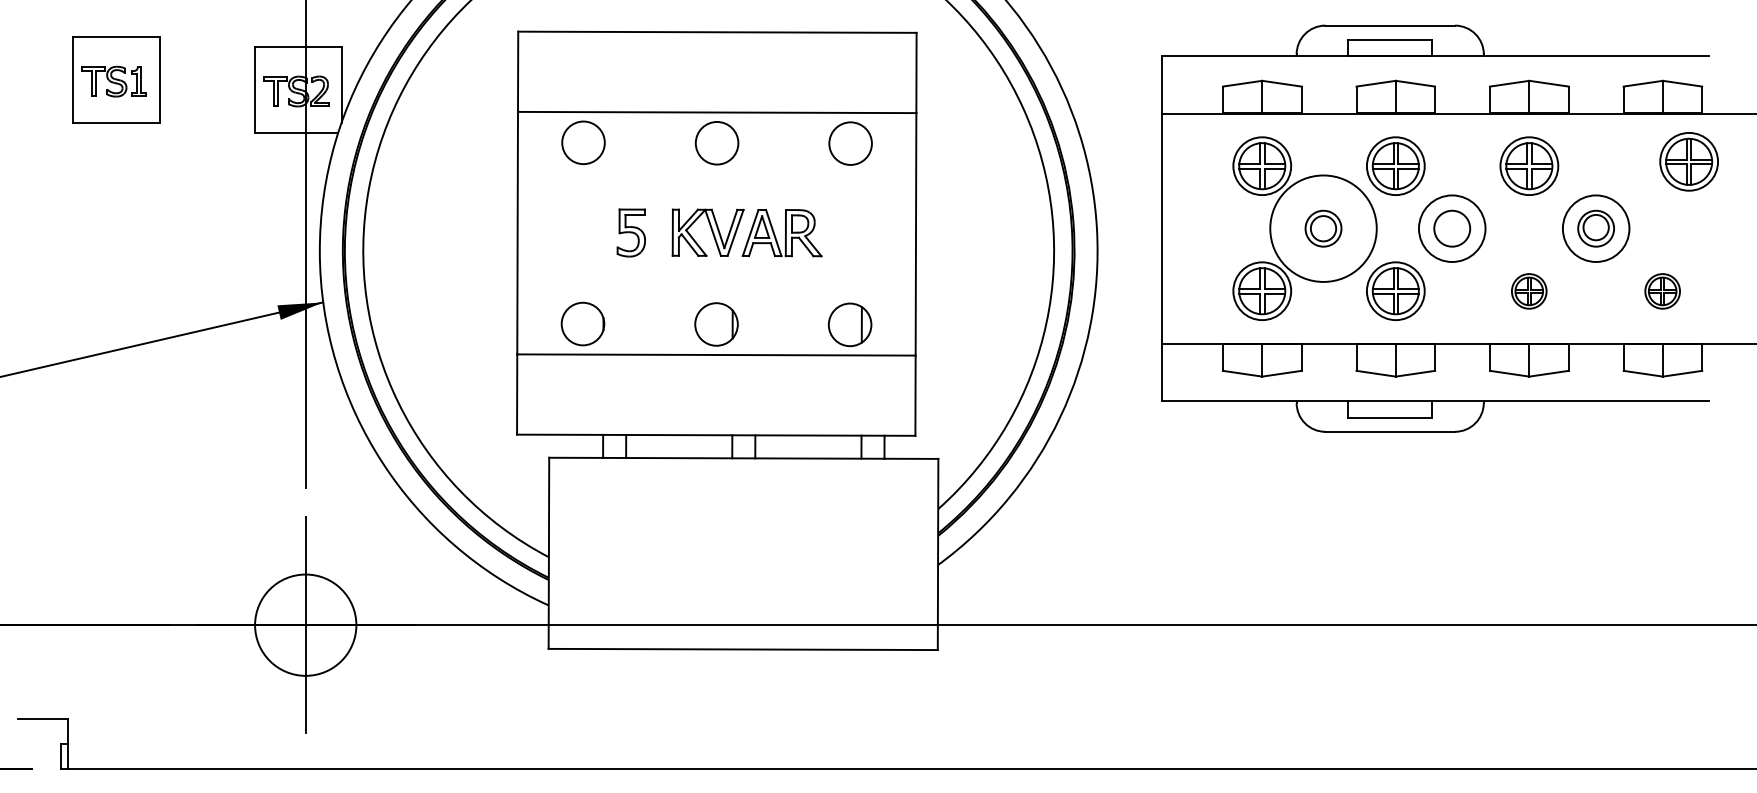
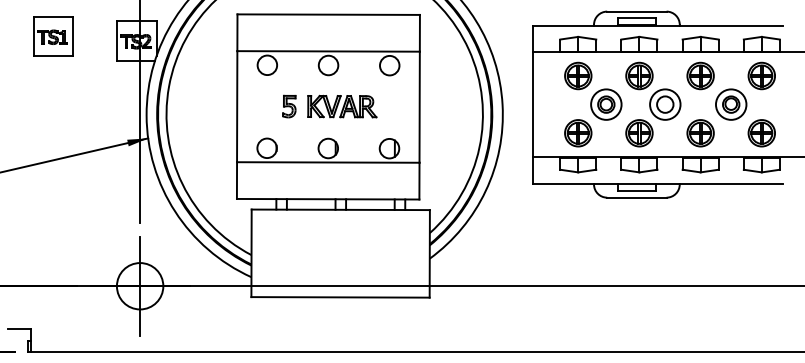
part: (1688, 160) -> (761, 75), moved
circle: (1323, 228) -> (606, 104), size x0.62
part: (1529, 291) -> (700, 133), size x1.67
part: (1662, 291) -> (761, 133), size x1.67

